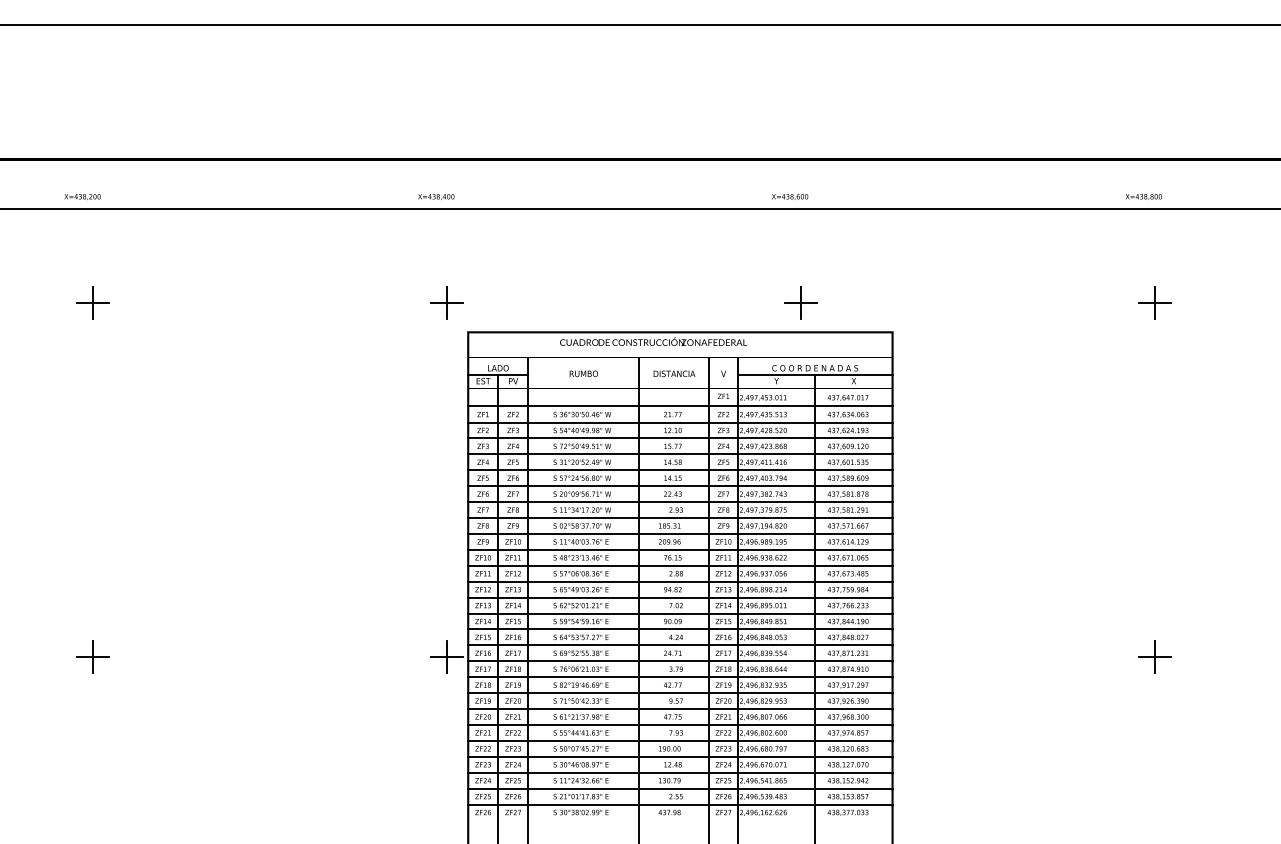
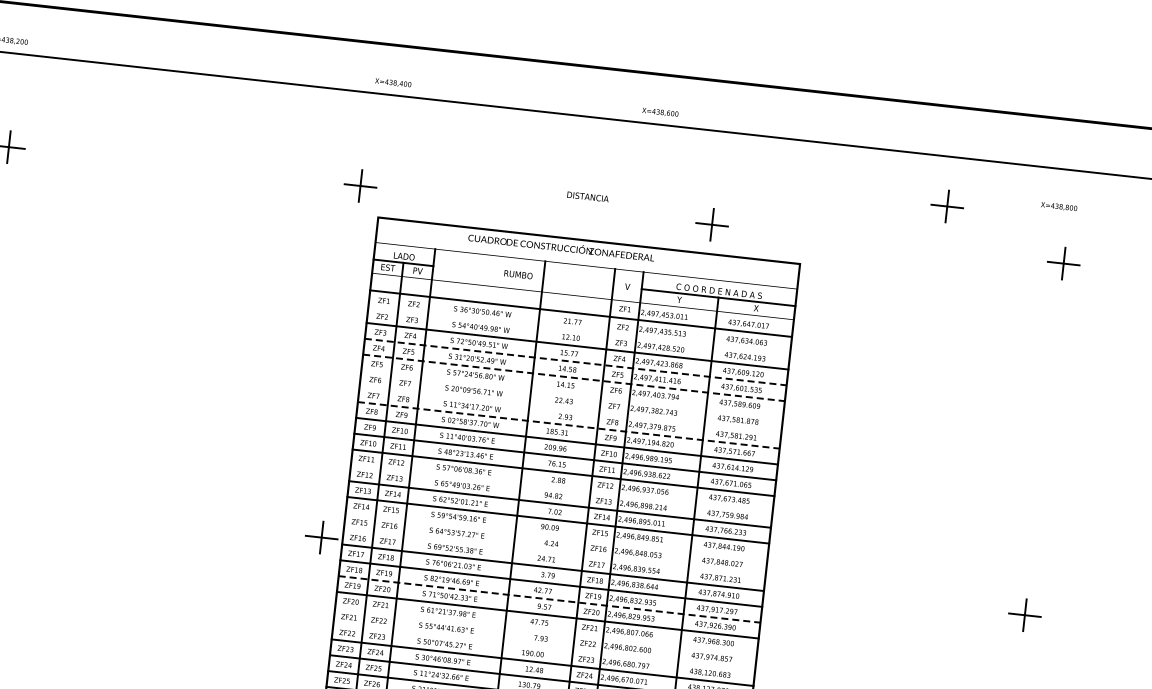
text: (436, 196) -> (393, 82), moved
text: (790, 196) -> (660, 112), moved
text: (1143, 196) -> (1058, 206), moved
part: (1032, 258) -> (947, 206), added
text: (583, 373) -> (518, 274), moved
text: (674, 373) -> (588, 196), moved
line: (680, 422) -> (579, 330), removed
line: (680, 454) -> (575, 362), solid -> dashed
line: (680, 470) -> (574, 378), solid -> dashed
line: (680, 486) -> (572, 394), removed
line: (680, 502) -> (570, 409), removed
line: (680, 518) -> (568, 425), solid -> dashed
line: (680, 581) -> (561, 488), removed
line: (680, 629) -> (556, 536), removed
line: (680, 645) -> (554, 552), removed
line: (680, 693) -> (549, 599), solid -> dashed
line: (680, 724) -> (546, 630), removed
line: (680, 740) -> (544, 646), removed

